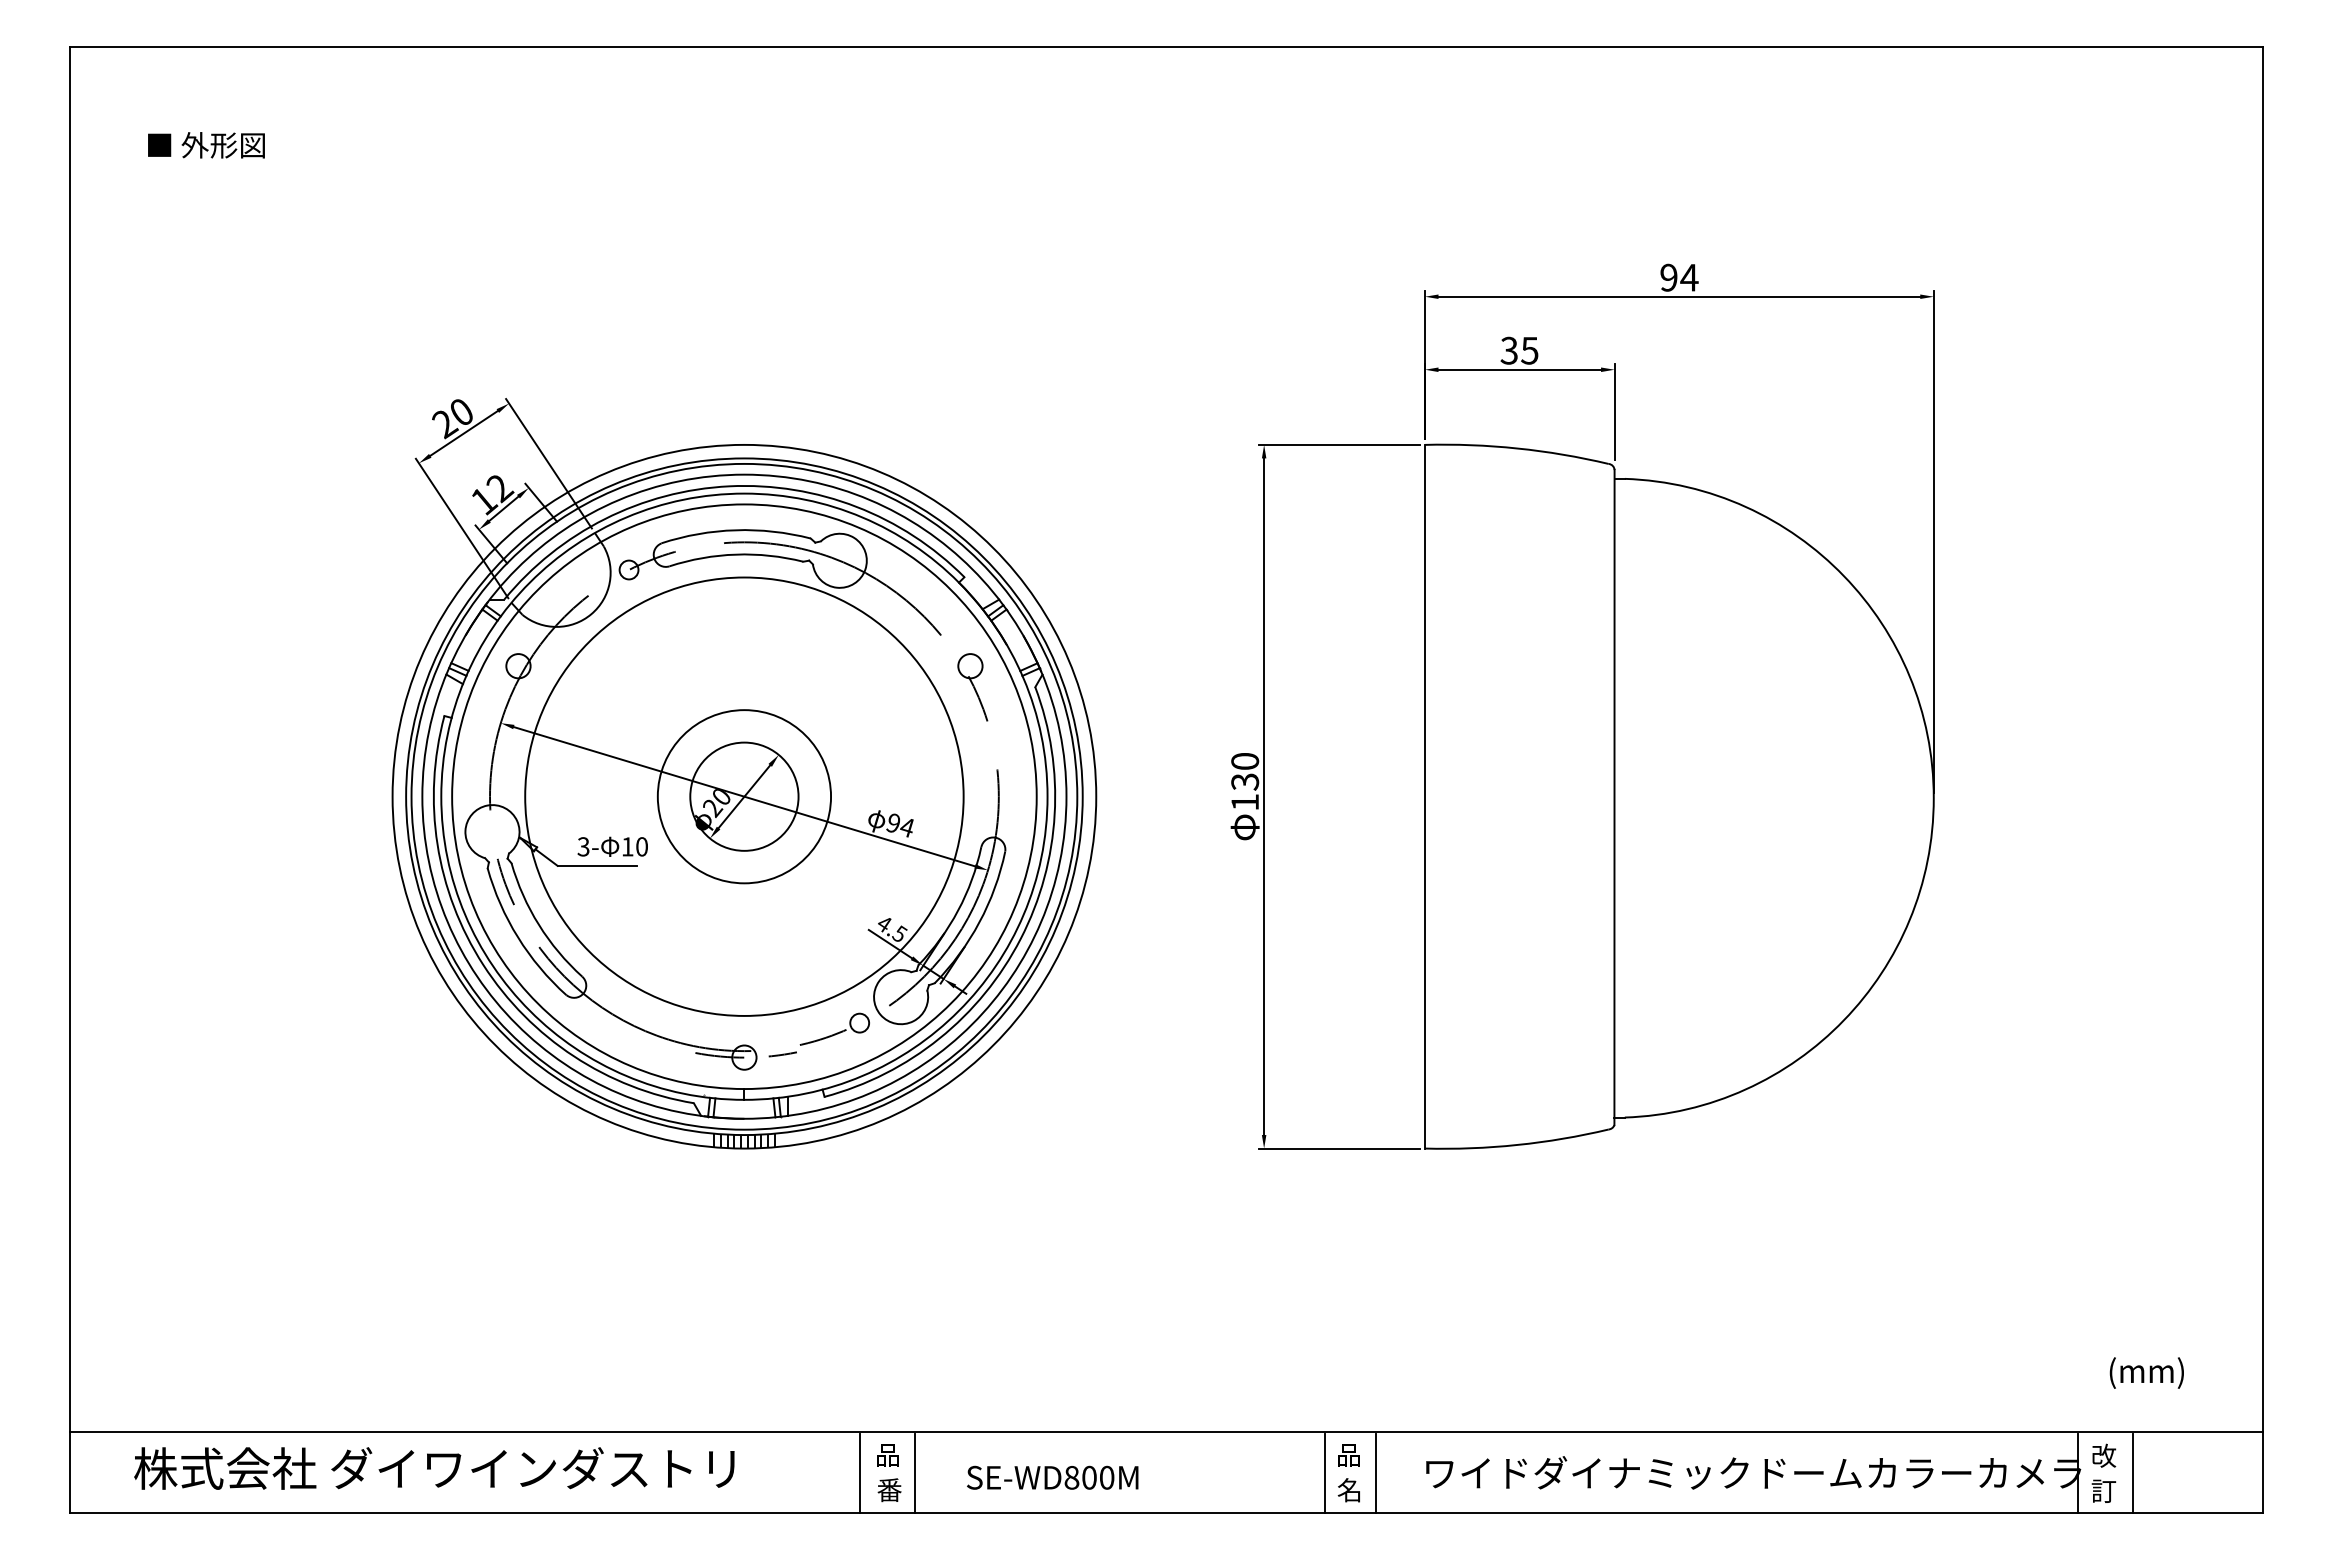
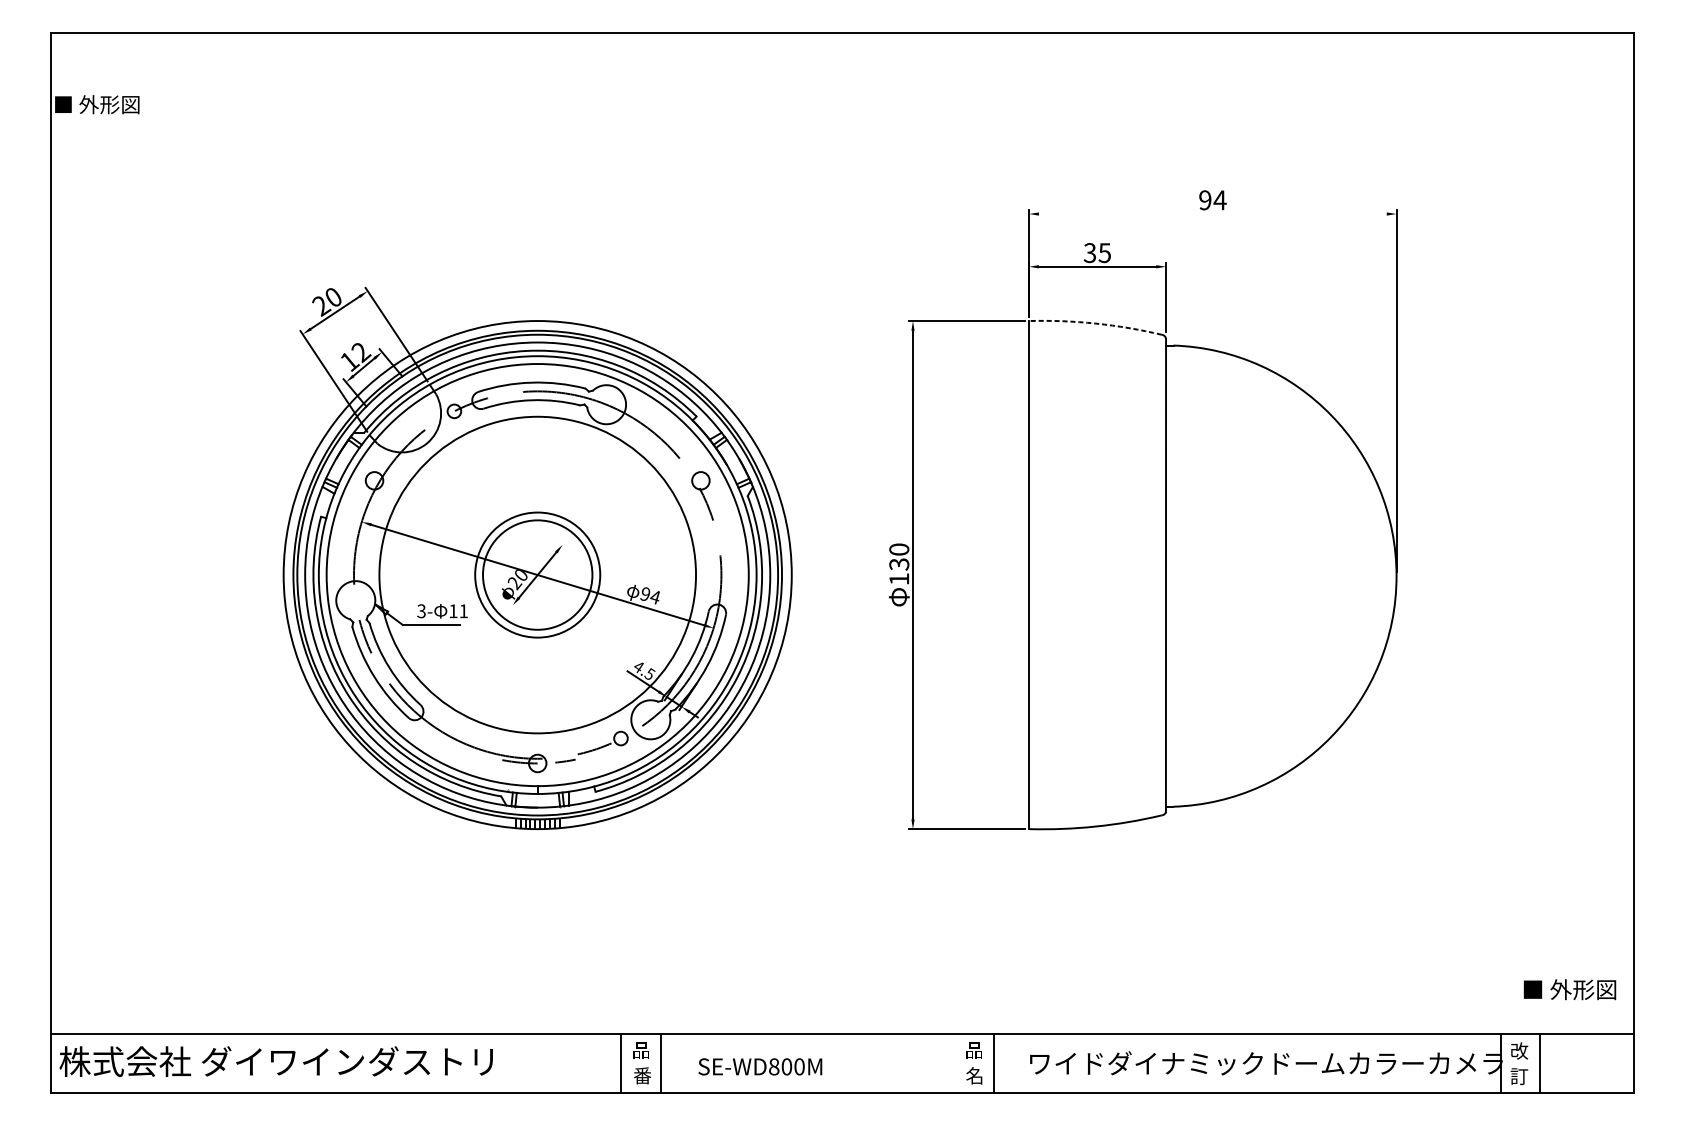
text: (206, 145) -> (97, 104), moved
line: (1679, 296) -> (1212, 213), removed
arc: (1517, 448) -> (1095, 323), solid -> dashed
circle: (744, 796) -> (537, 574), size x1.4
text: (641, 846) -> (463, 611), 10 -> 11
text: (2173, 1372) -> (1569, 990), (mm) -> ■ 外形図
text: (434, 1468) -> (276, 1061), moved
line: (1325, 1473) -> (957, 1063), removed

